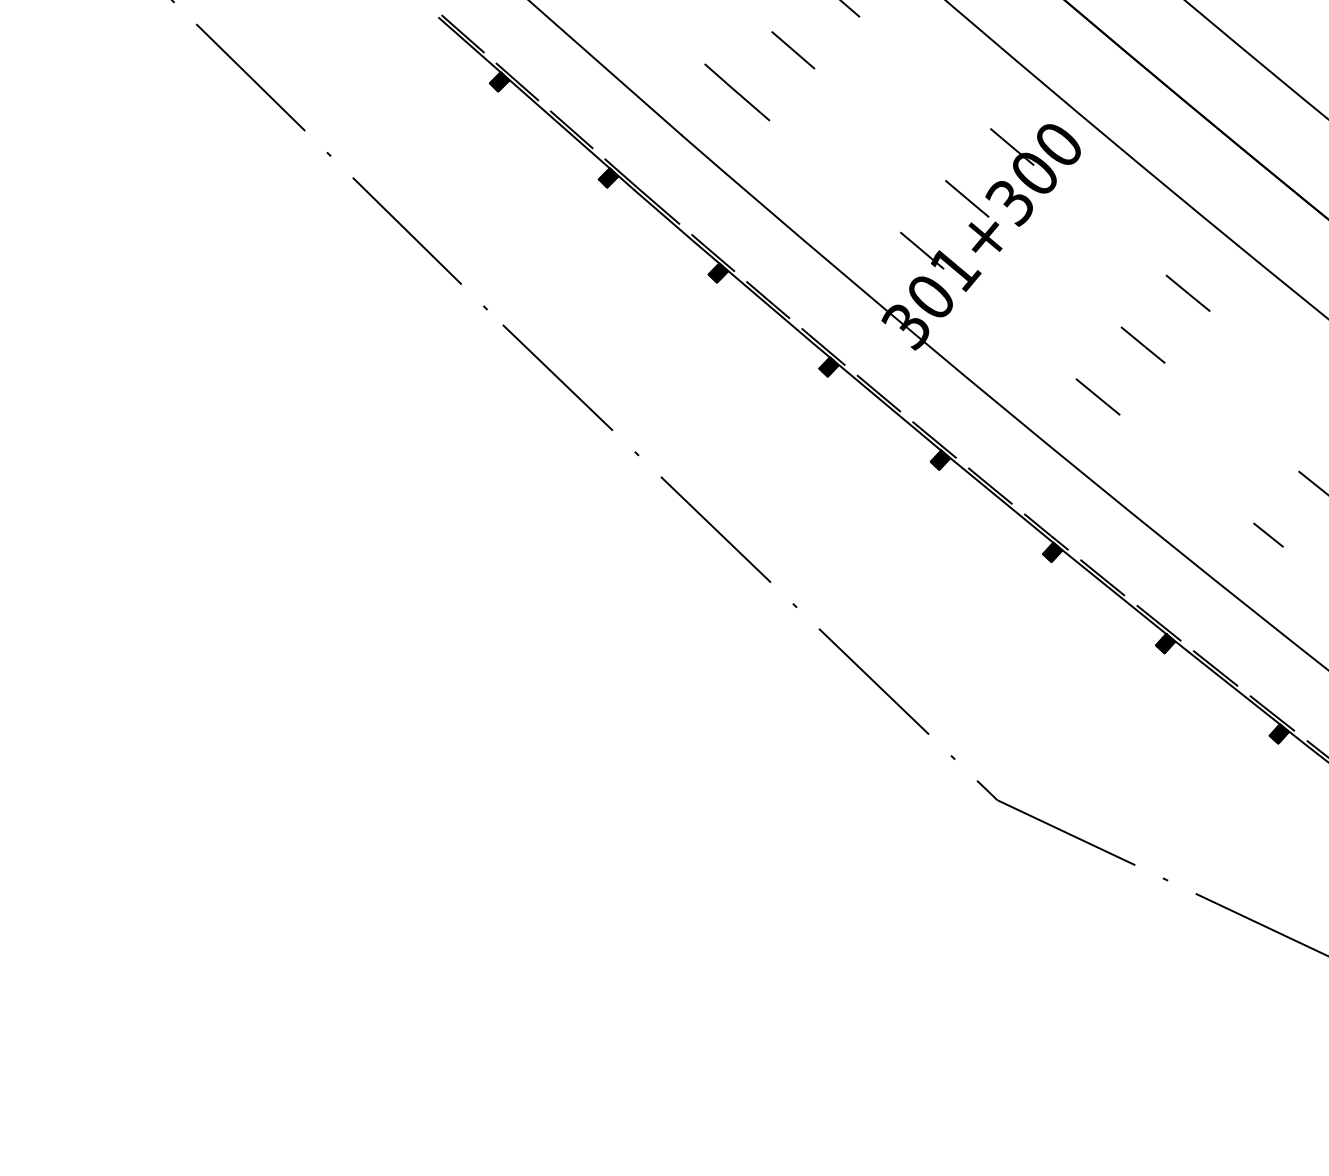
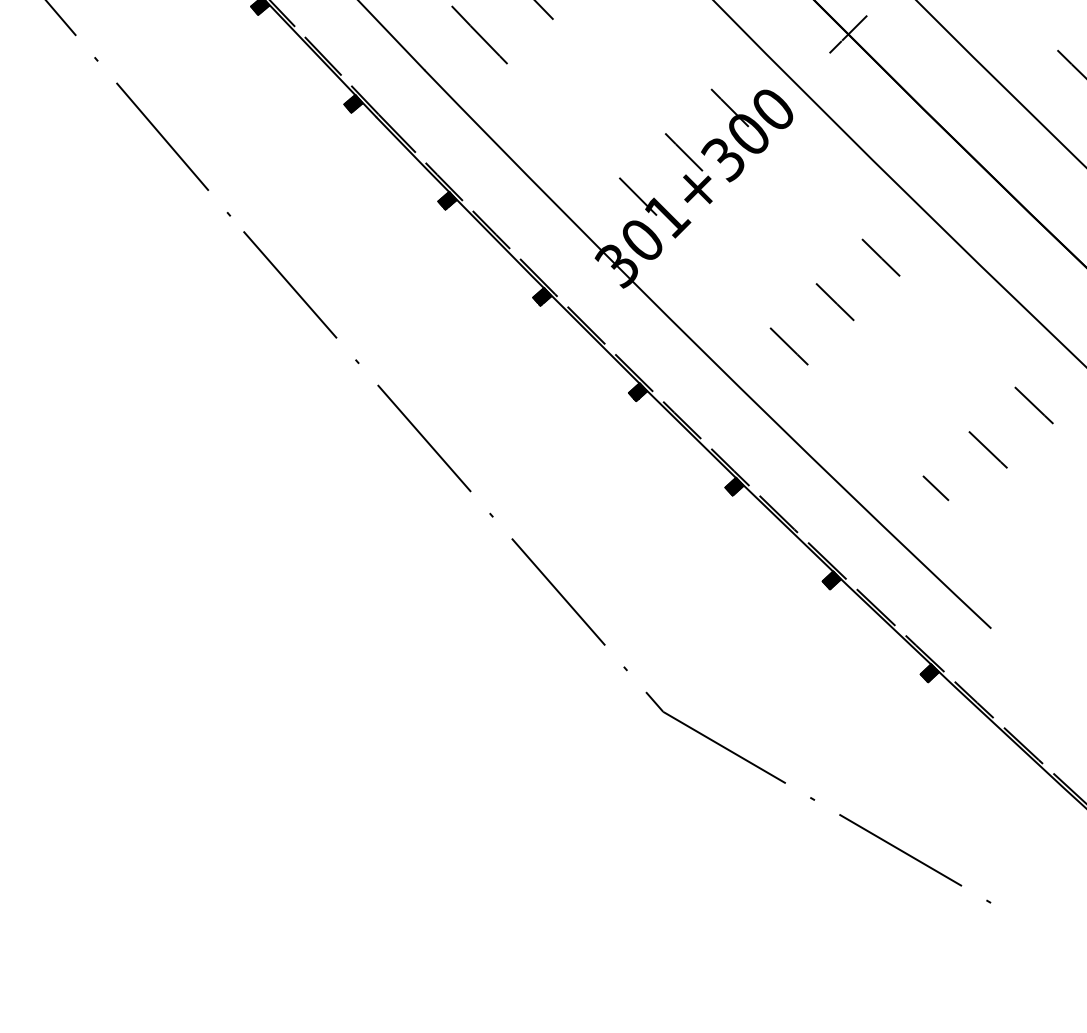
line: (1131, 57) -> (847, 34), added

